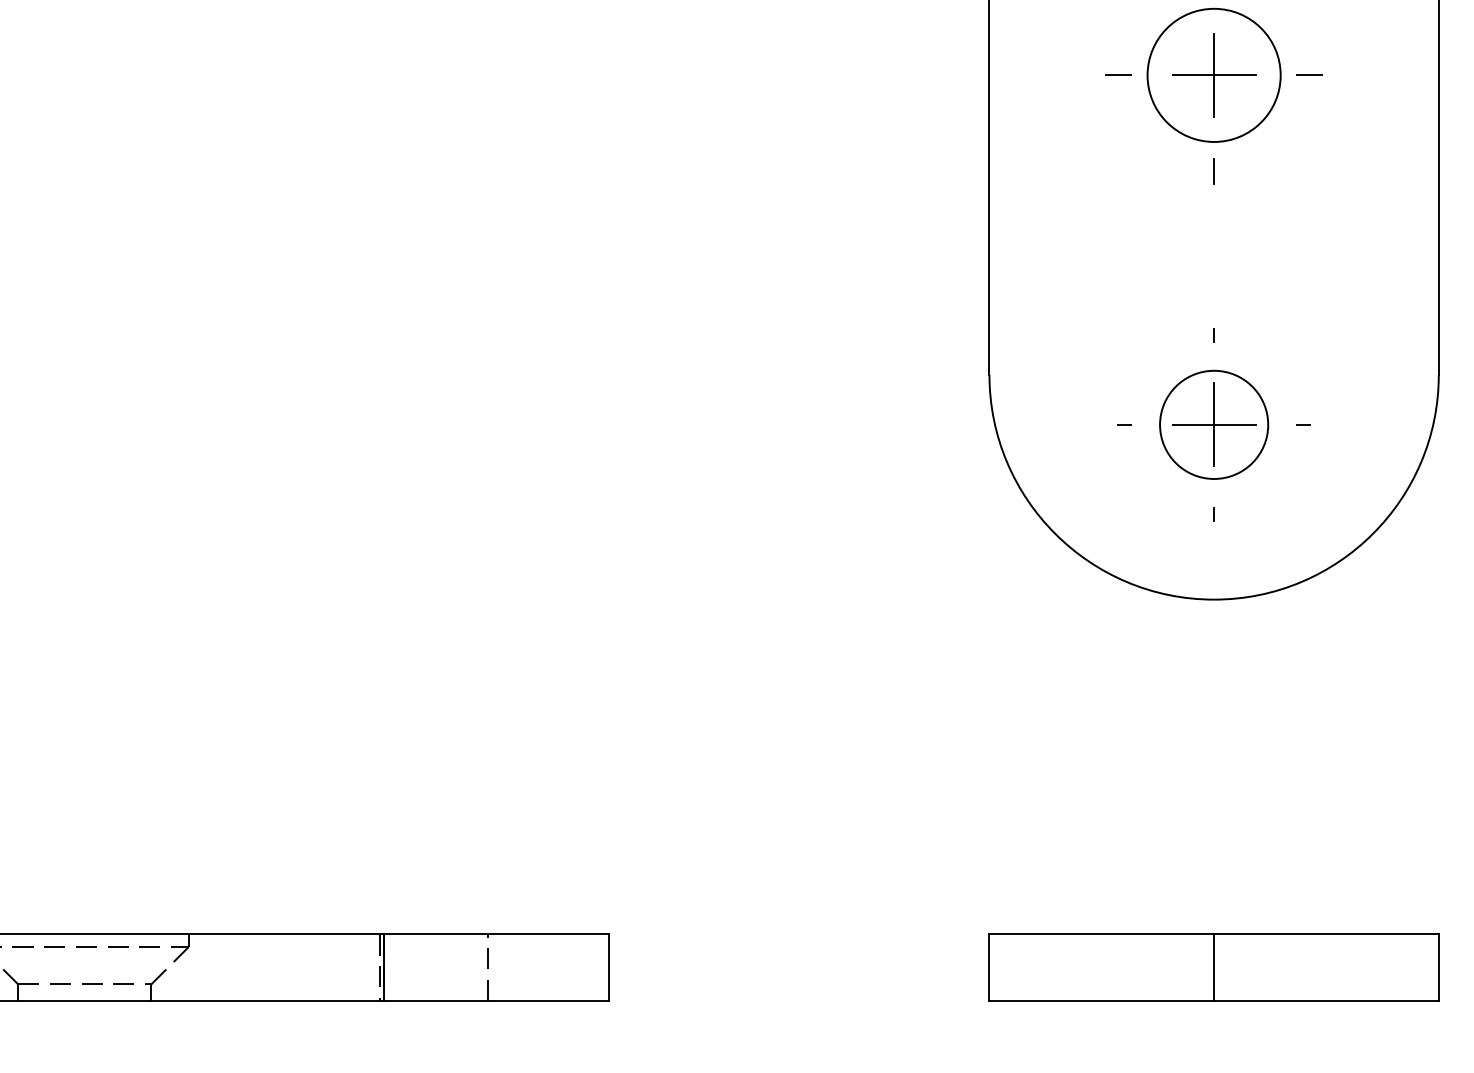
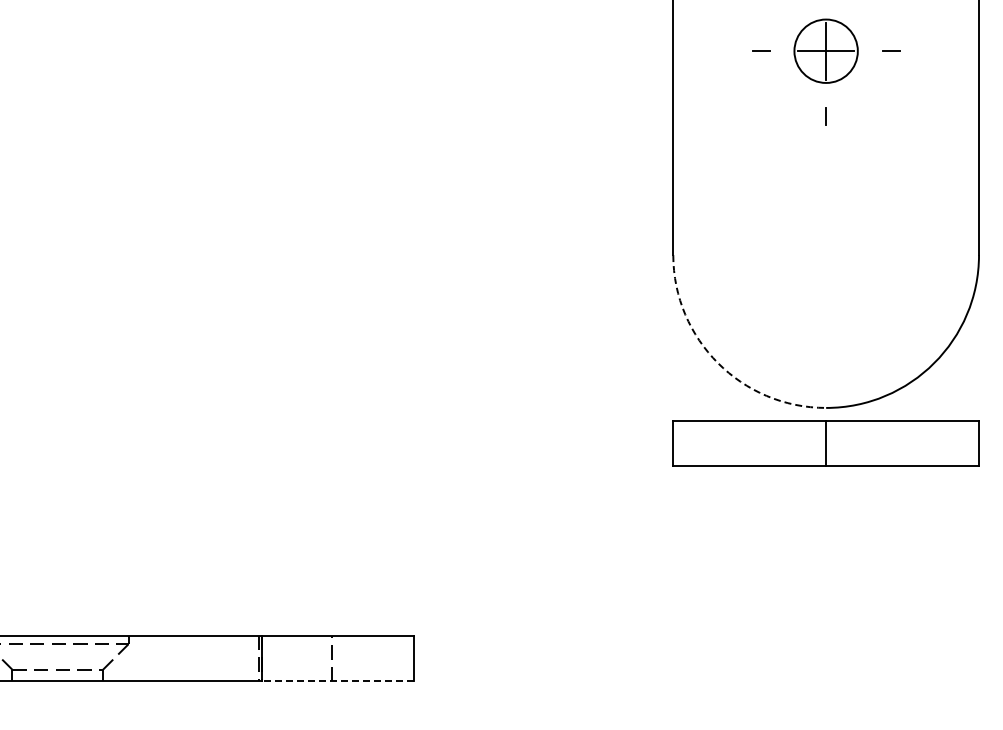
circle: (1213, 74) -> (825, 50), size x0.7
part: (1213, 424) -> (825, 288), removed
arc: (1055, 534) -> (718, 363), solid -> dashed
part: (1213, 967) -> (825, 443), moved
line: (495, 1001) -> (337, 681), solid -> dashed

